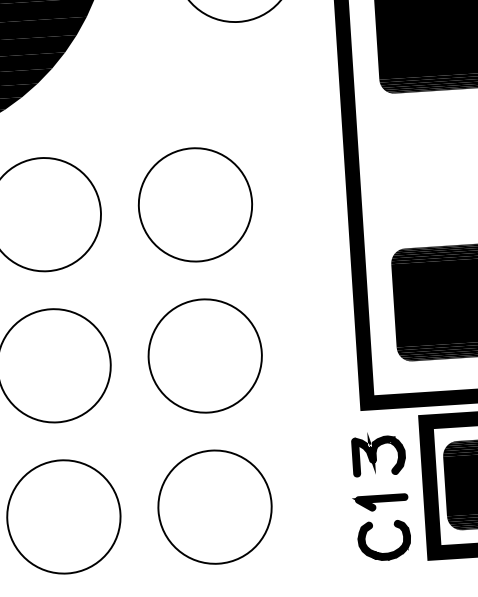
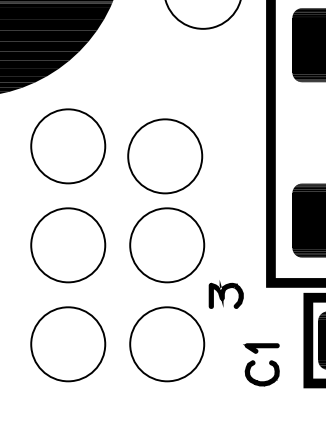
part: (195, 205) -> (165, 156), moved
part: (377, 454) -> (225, 294), moved
part: (373, 526) -> (255, 363), moved

